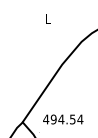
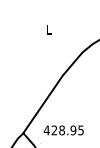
text: (66, 119) -> (67, 130), 494.54 -> 428.95

